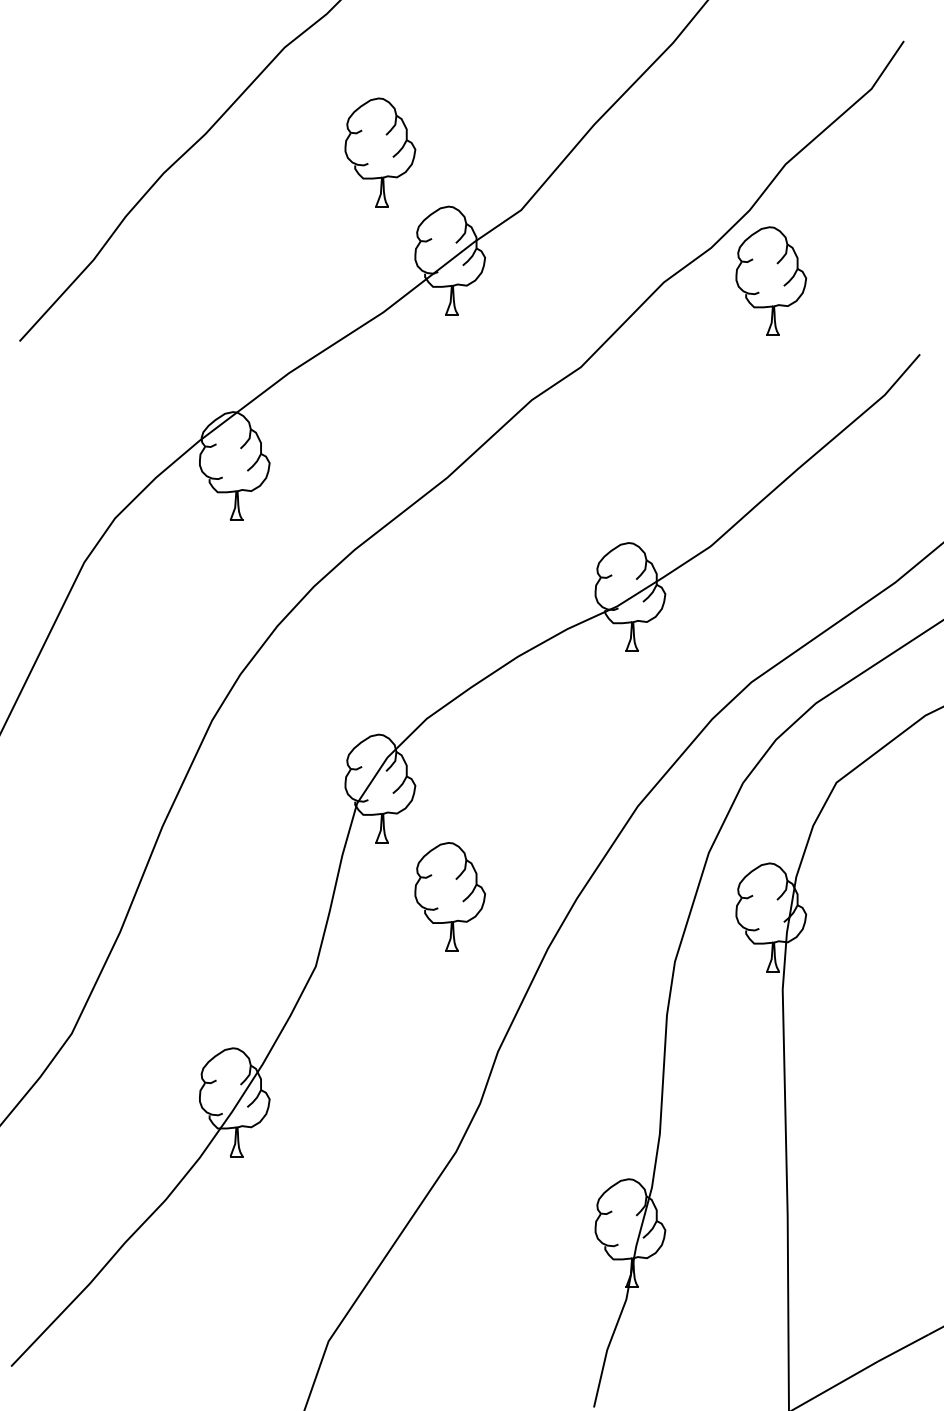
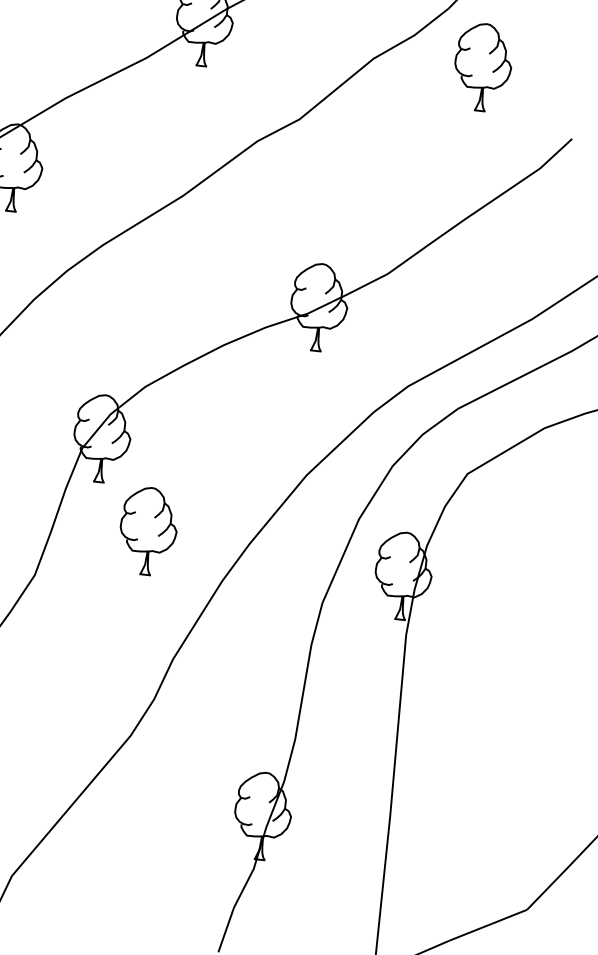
part: (771, 280) -> (483, 66), moved

